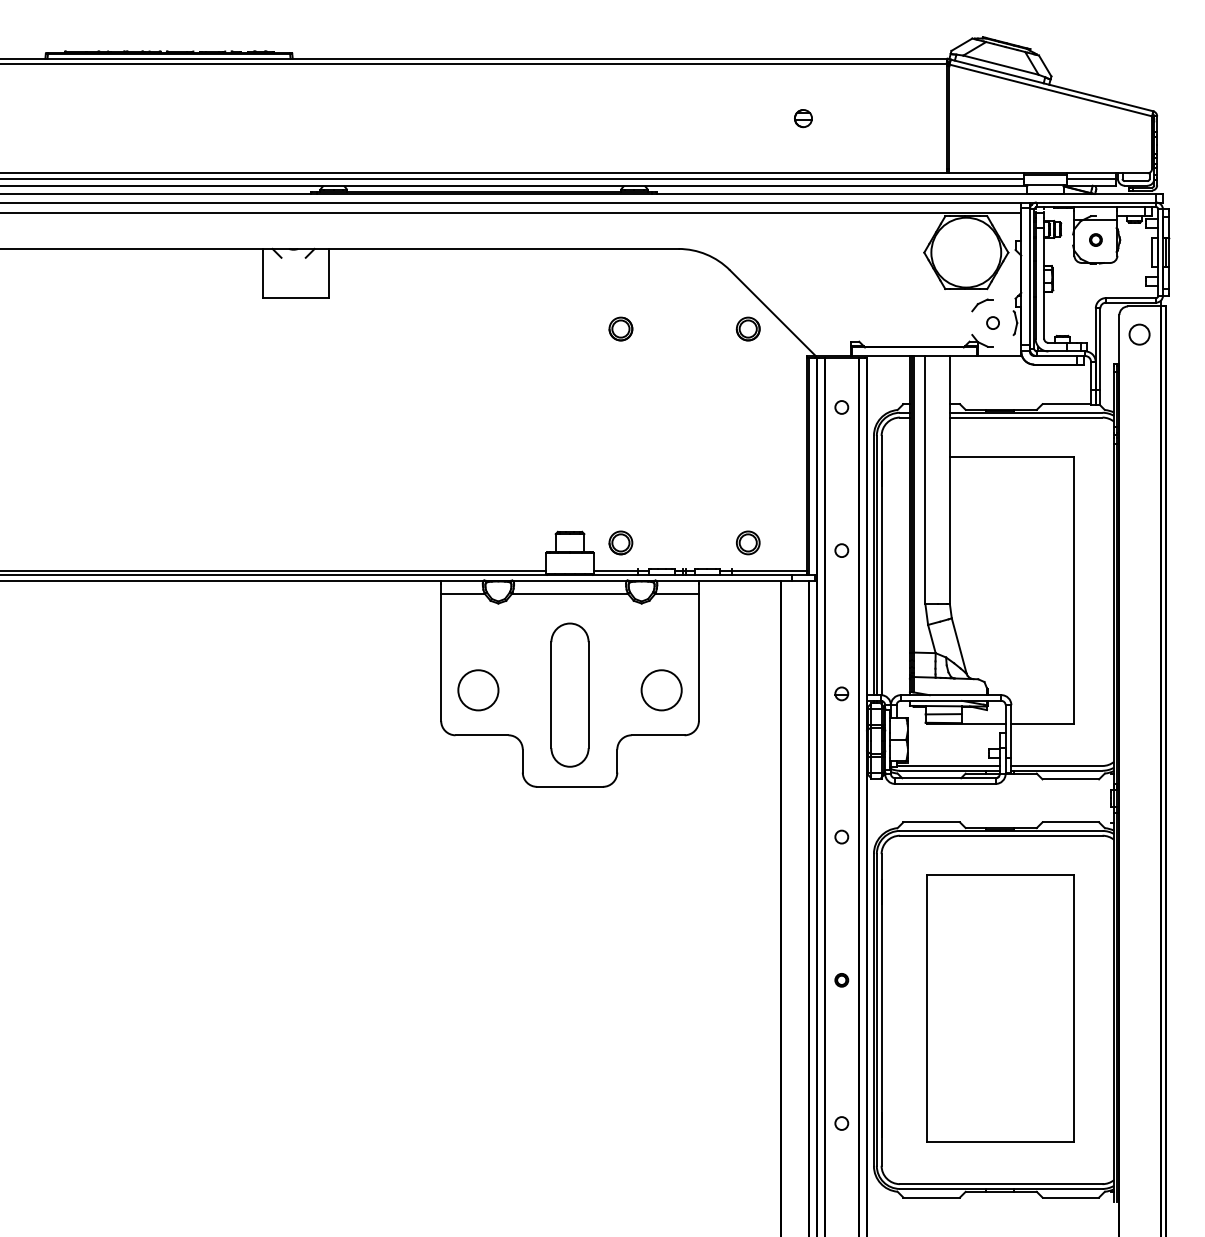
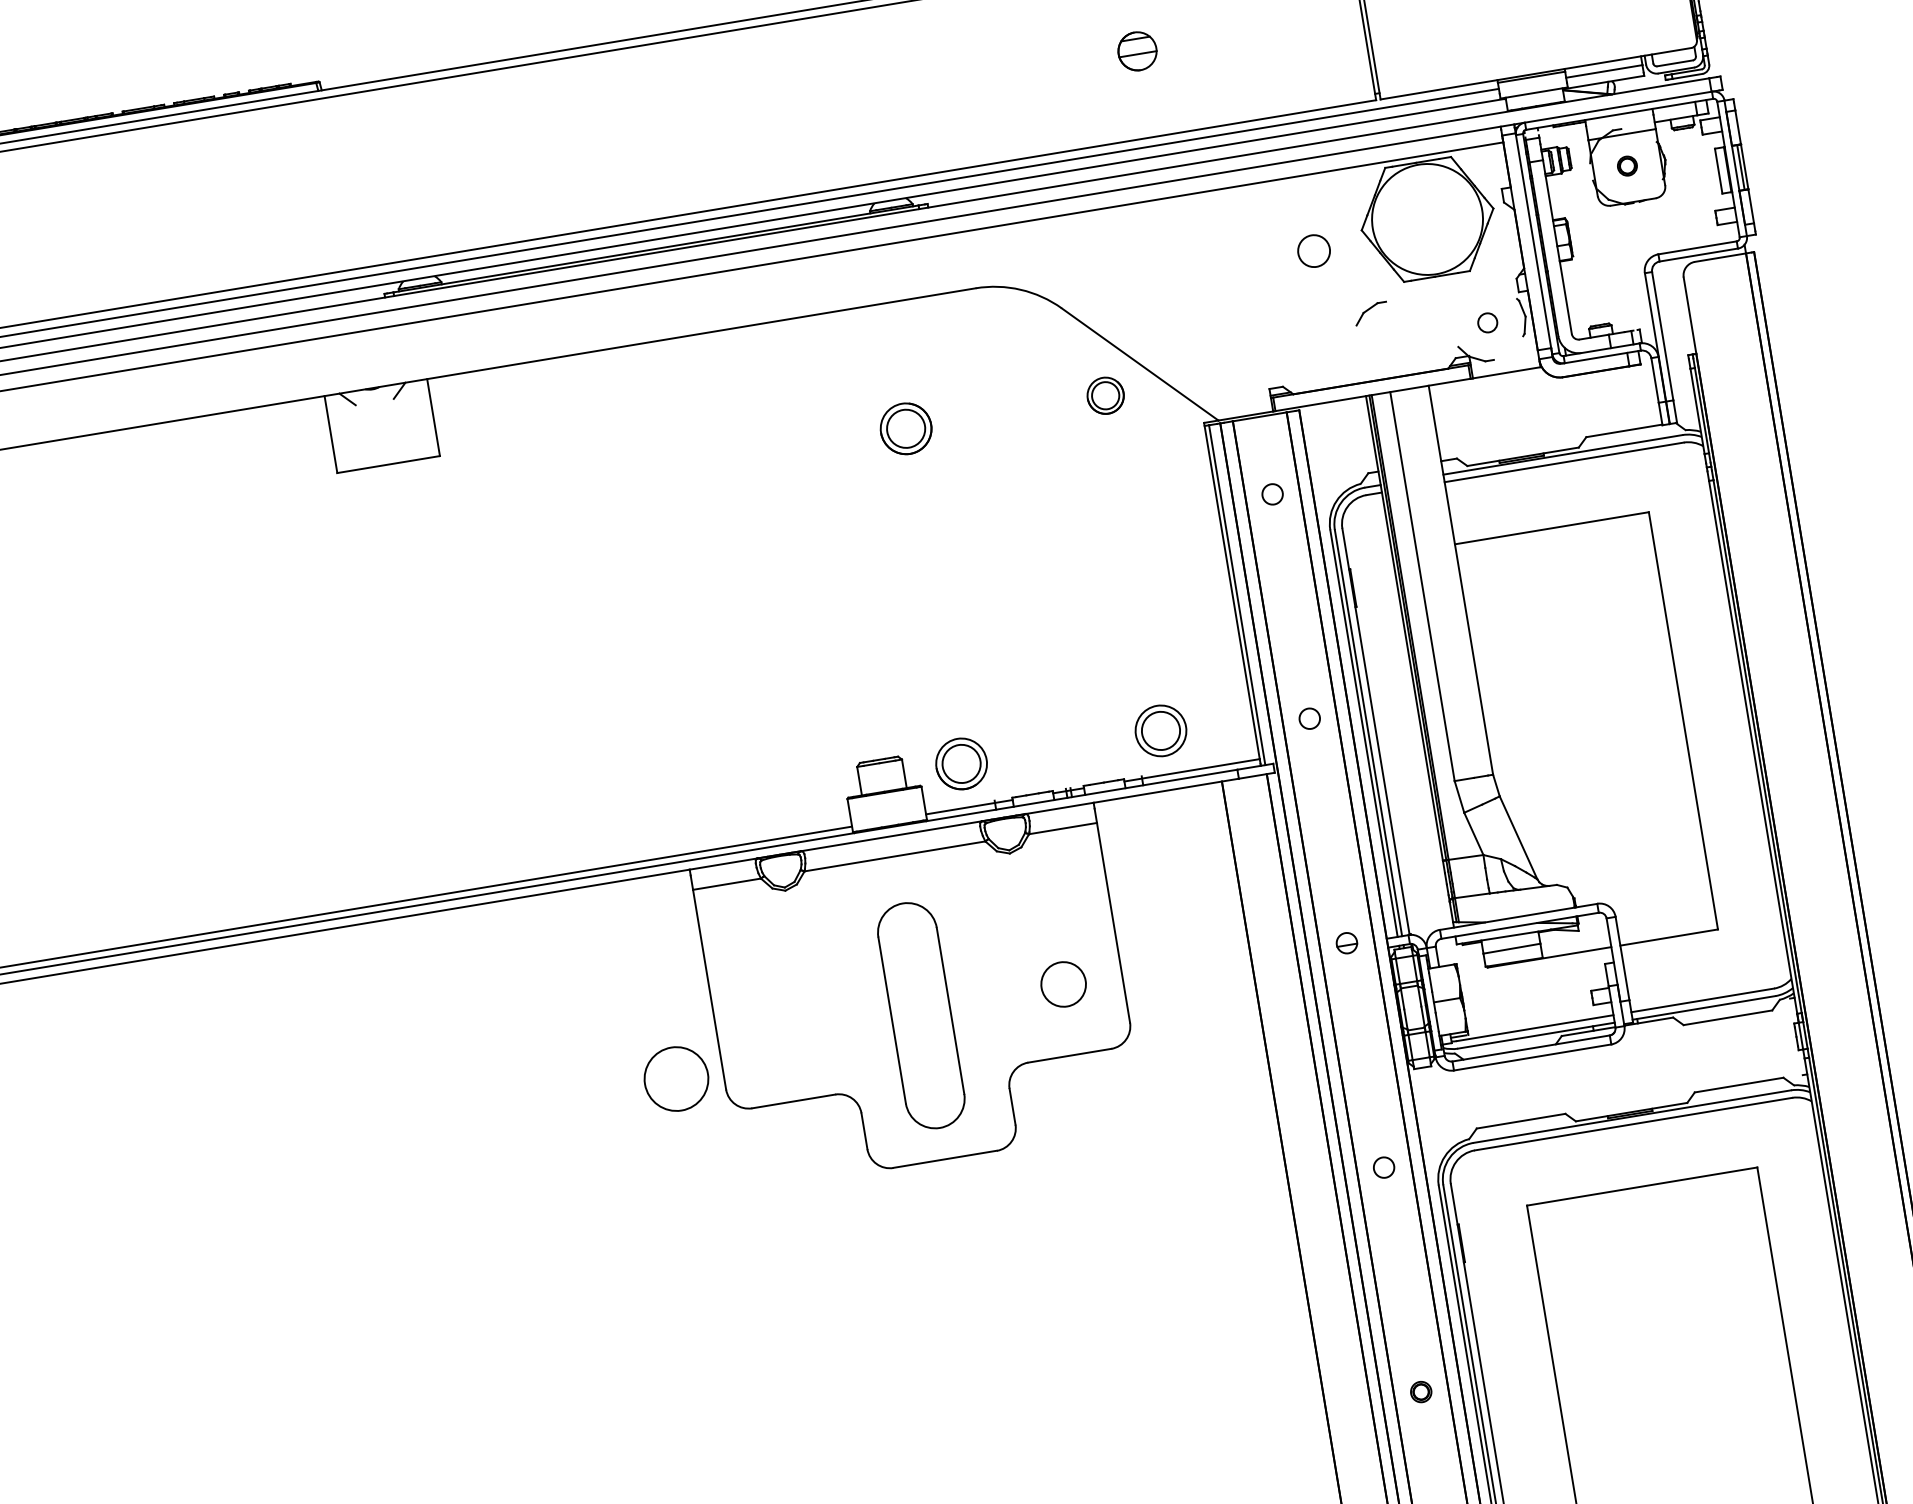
part: (803, 118) -> (1137, 51), size x1.4
part: (982, 305) -> (1371, 313), moved
part: (620, 328) -> (905, 428), size x1.4
circle: (1139, 334) -> (1313, 250), moved
part: (620, 542) -> (960, 763), size x1.4
part: (748, 542) -> (1161, 730), size x1.4
circle: (478, 690) -> (676, 1079), moved
circle: (661, 690) -> (1063, 984), size x0.7

